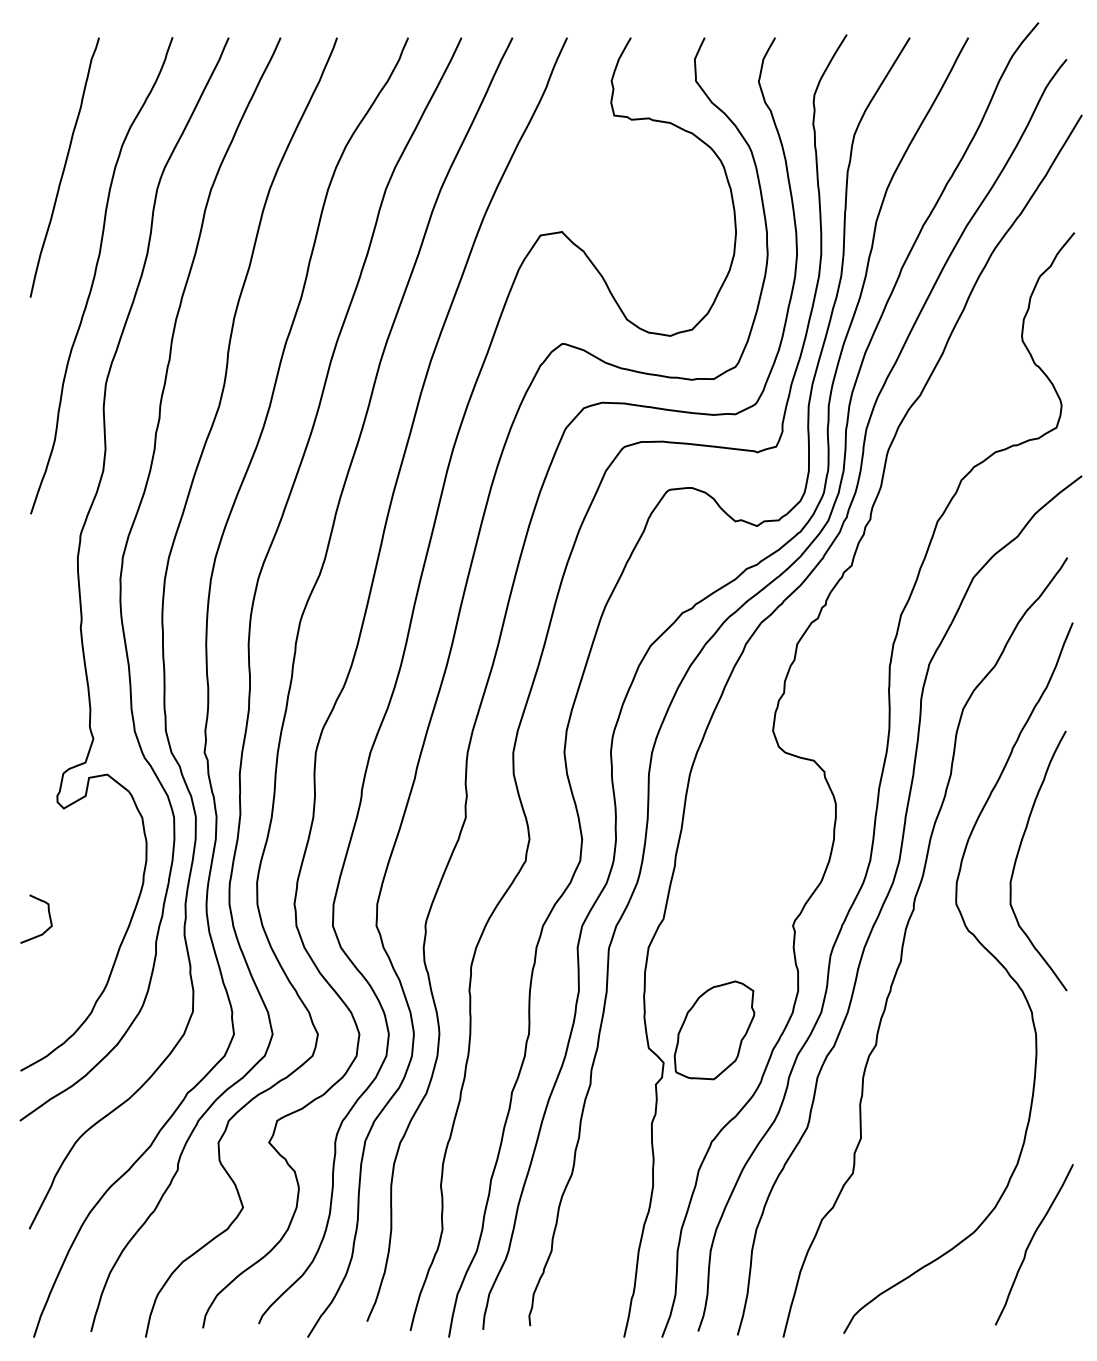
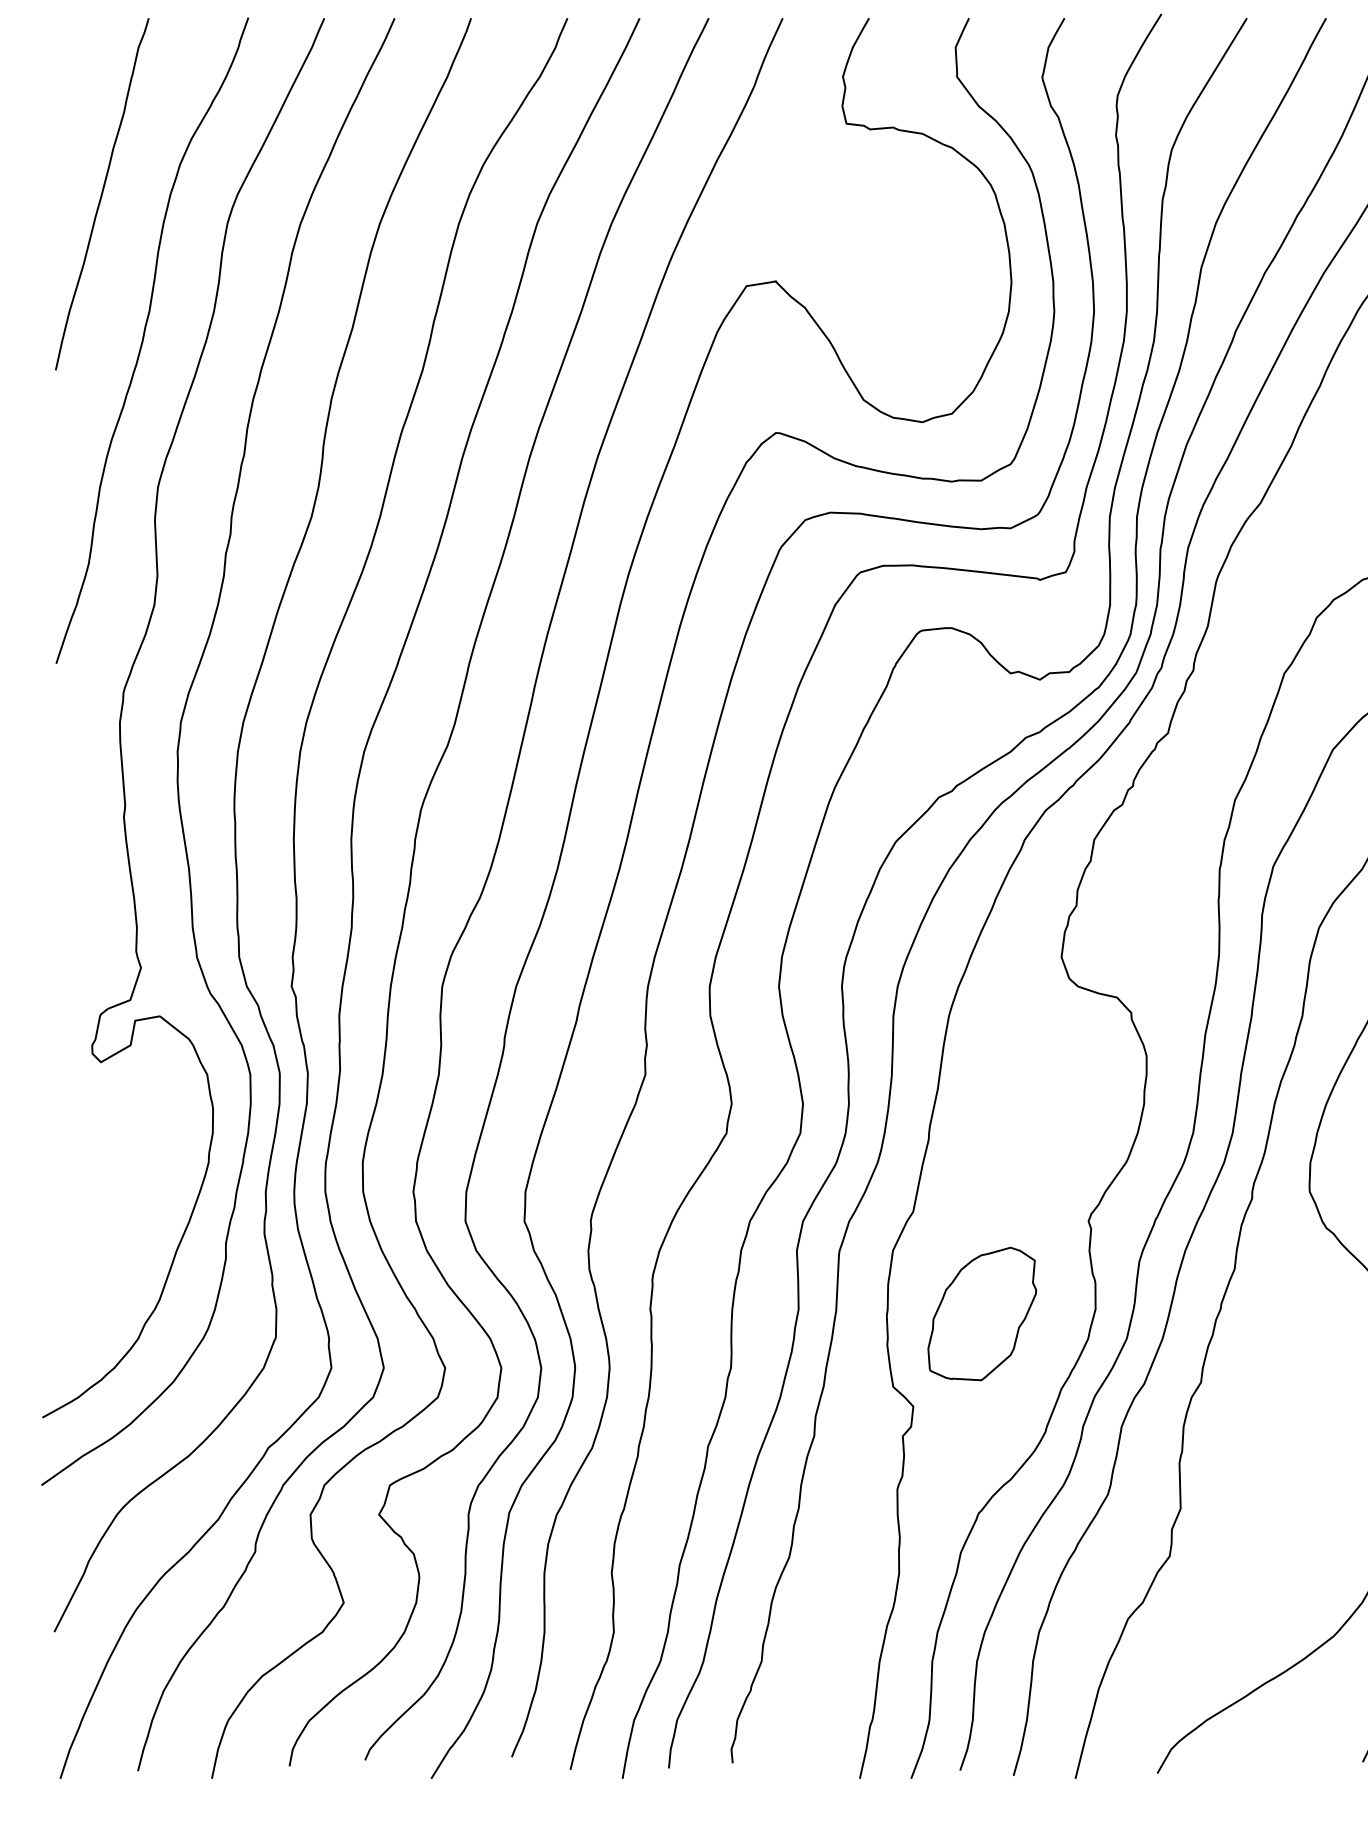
curve: (48, 915) -> (80, 1207), removed
part: (714, 1030) -> (982, 1314), moved

